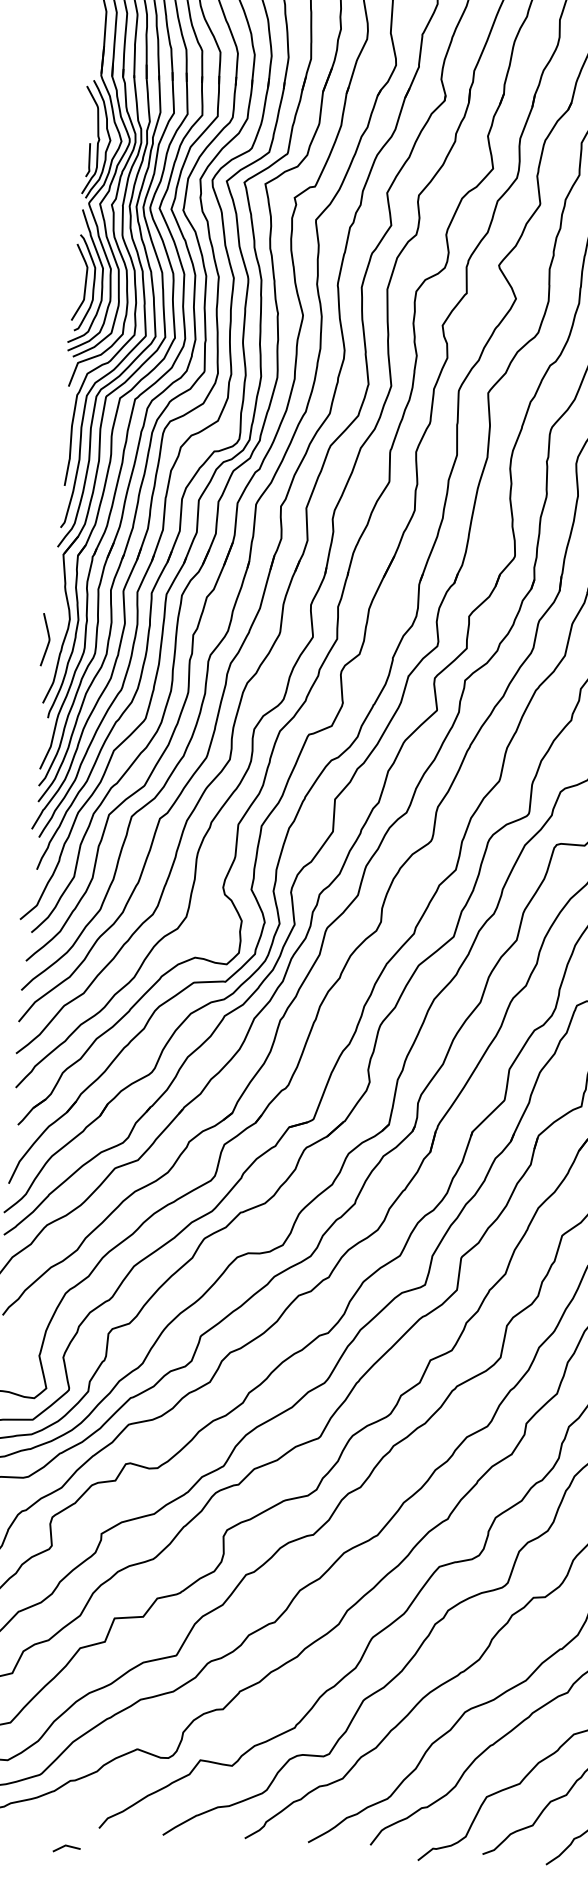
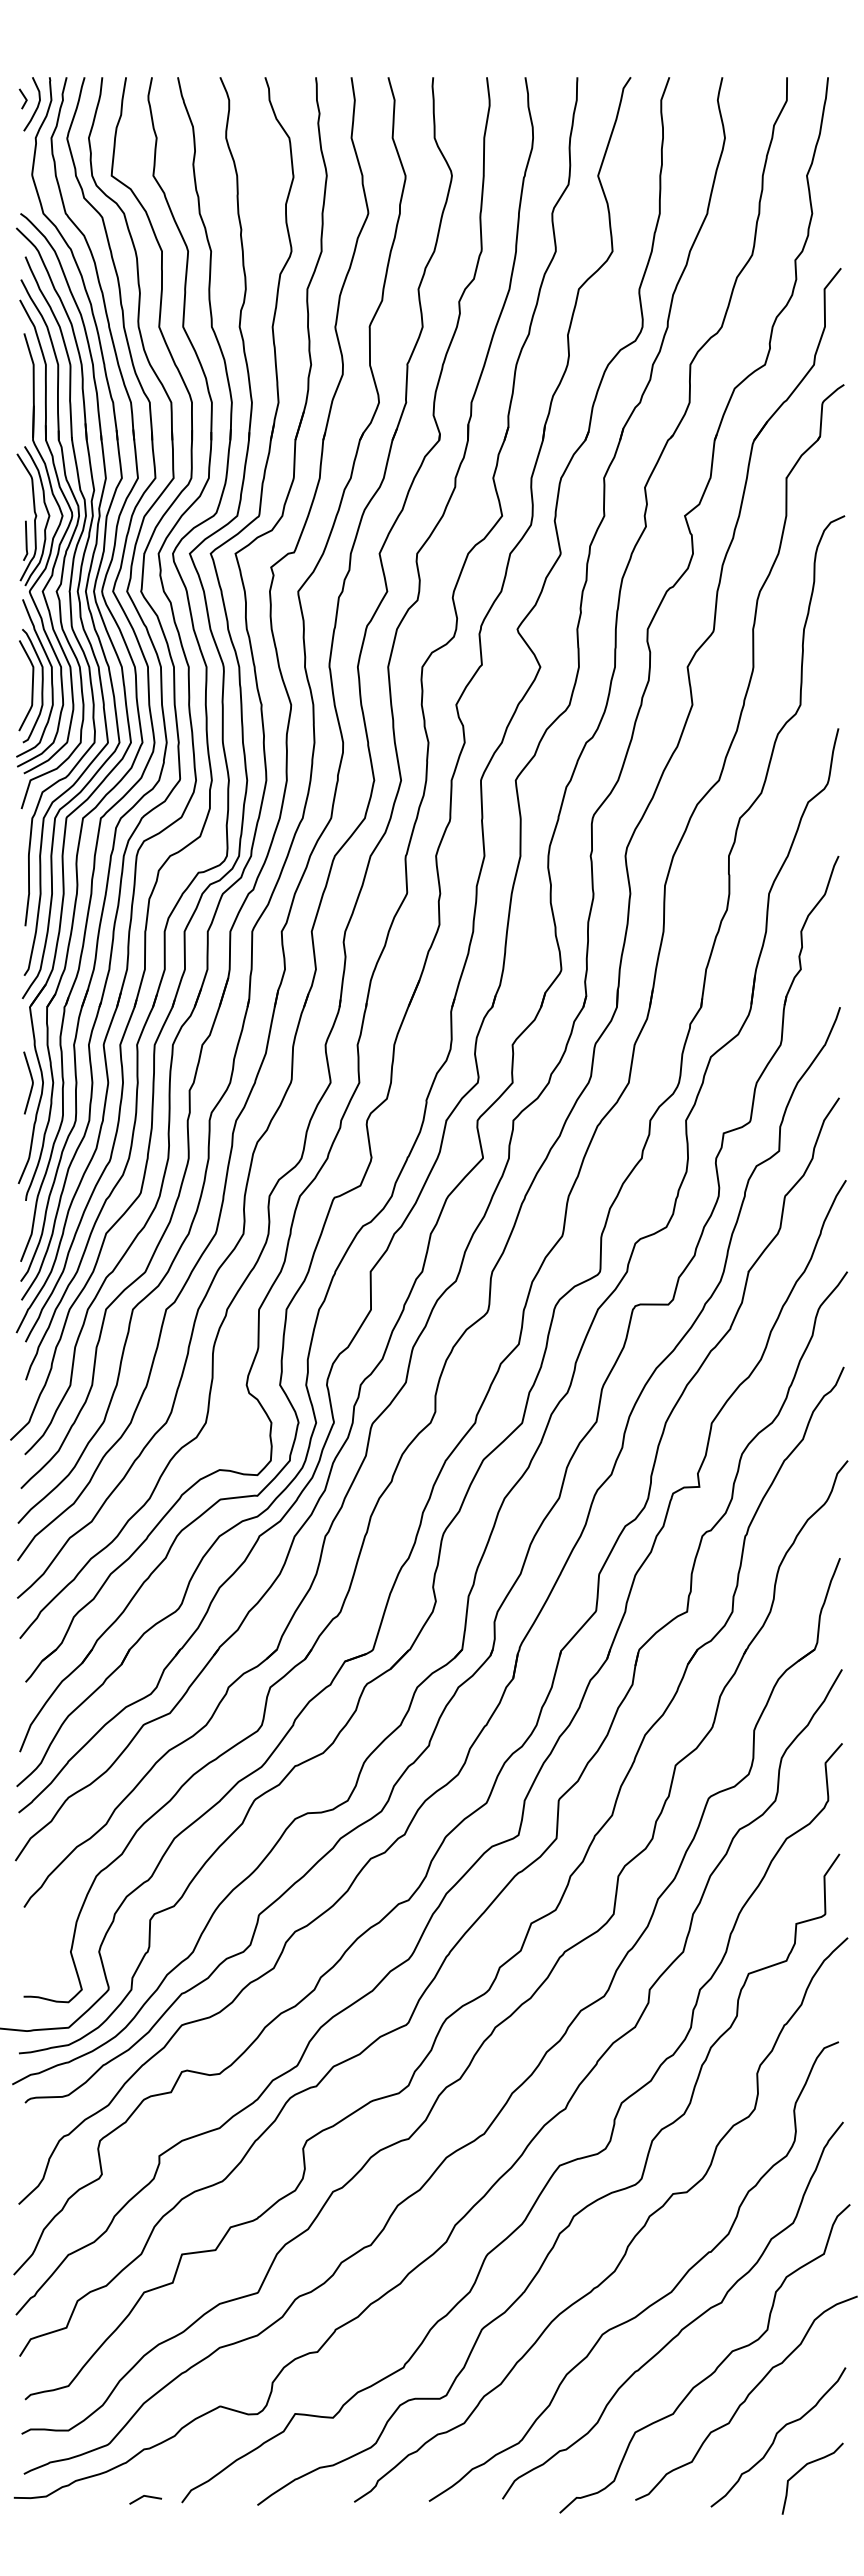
curve: (48, 638) -> (31, 1081), moved
line: (67, 1847) -> (146, 2497), moved

